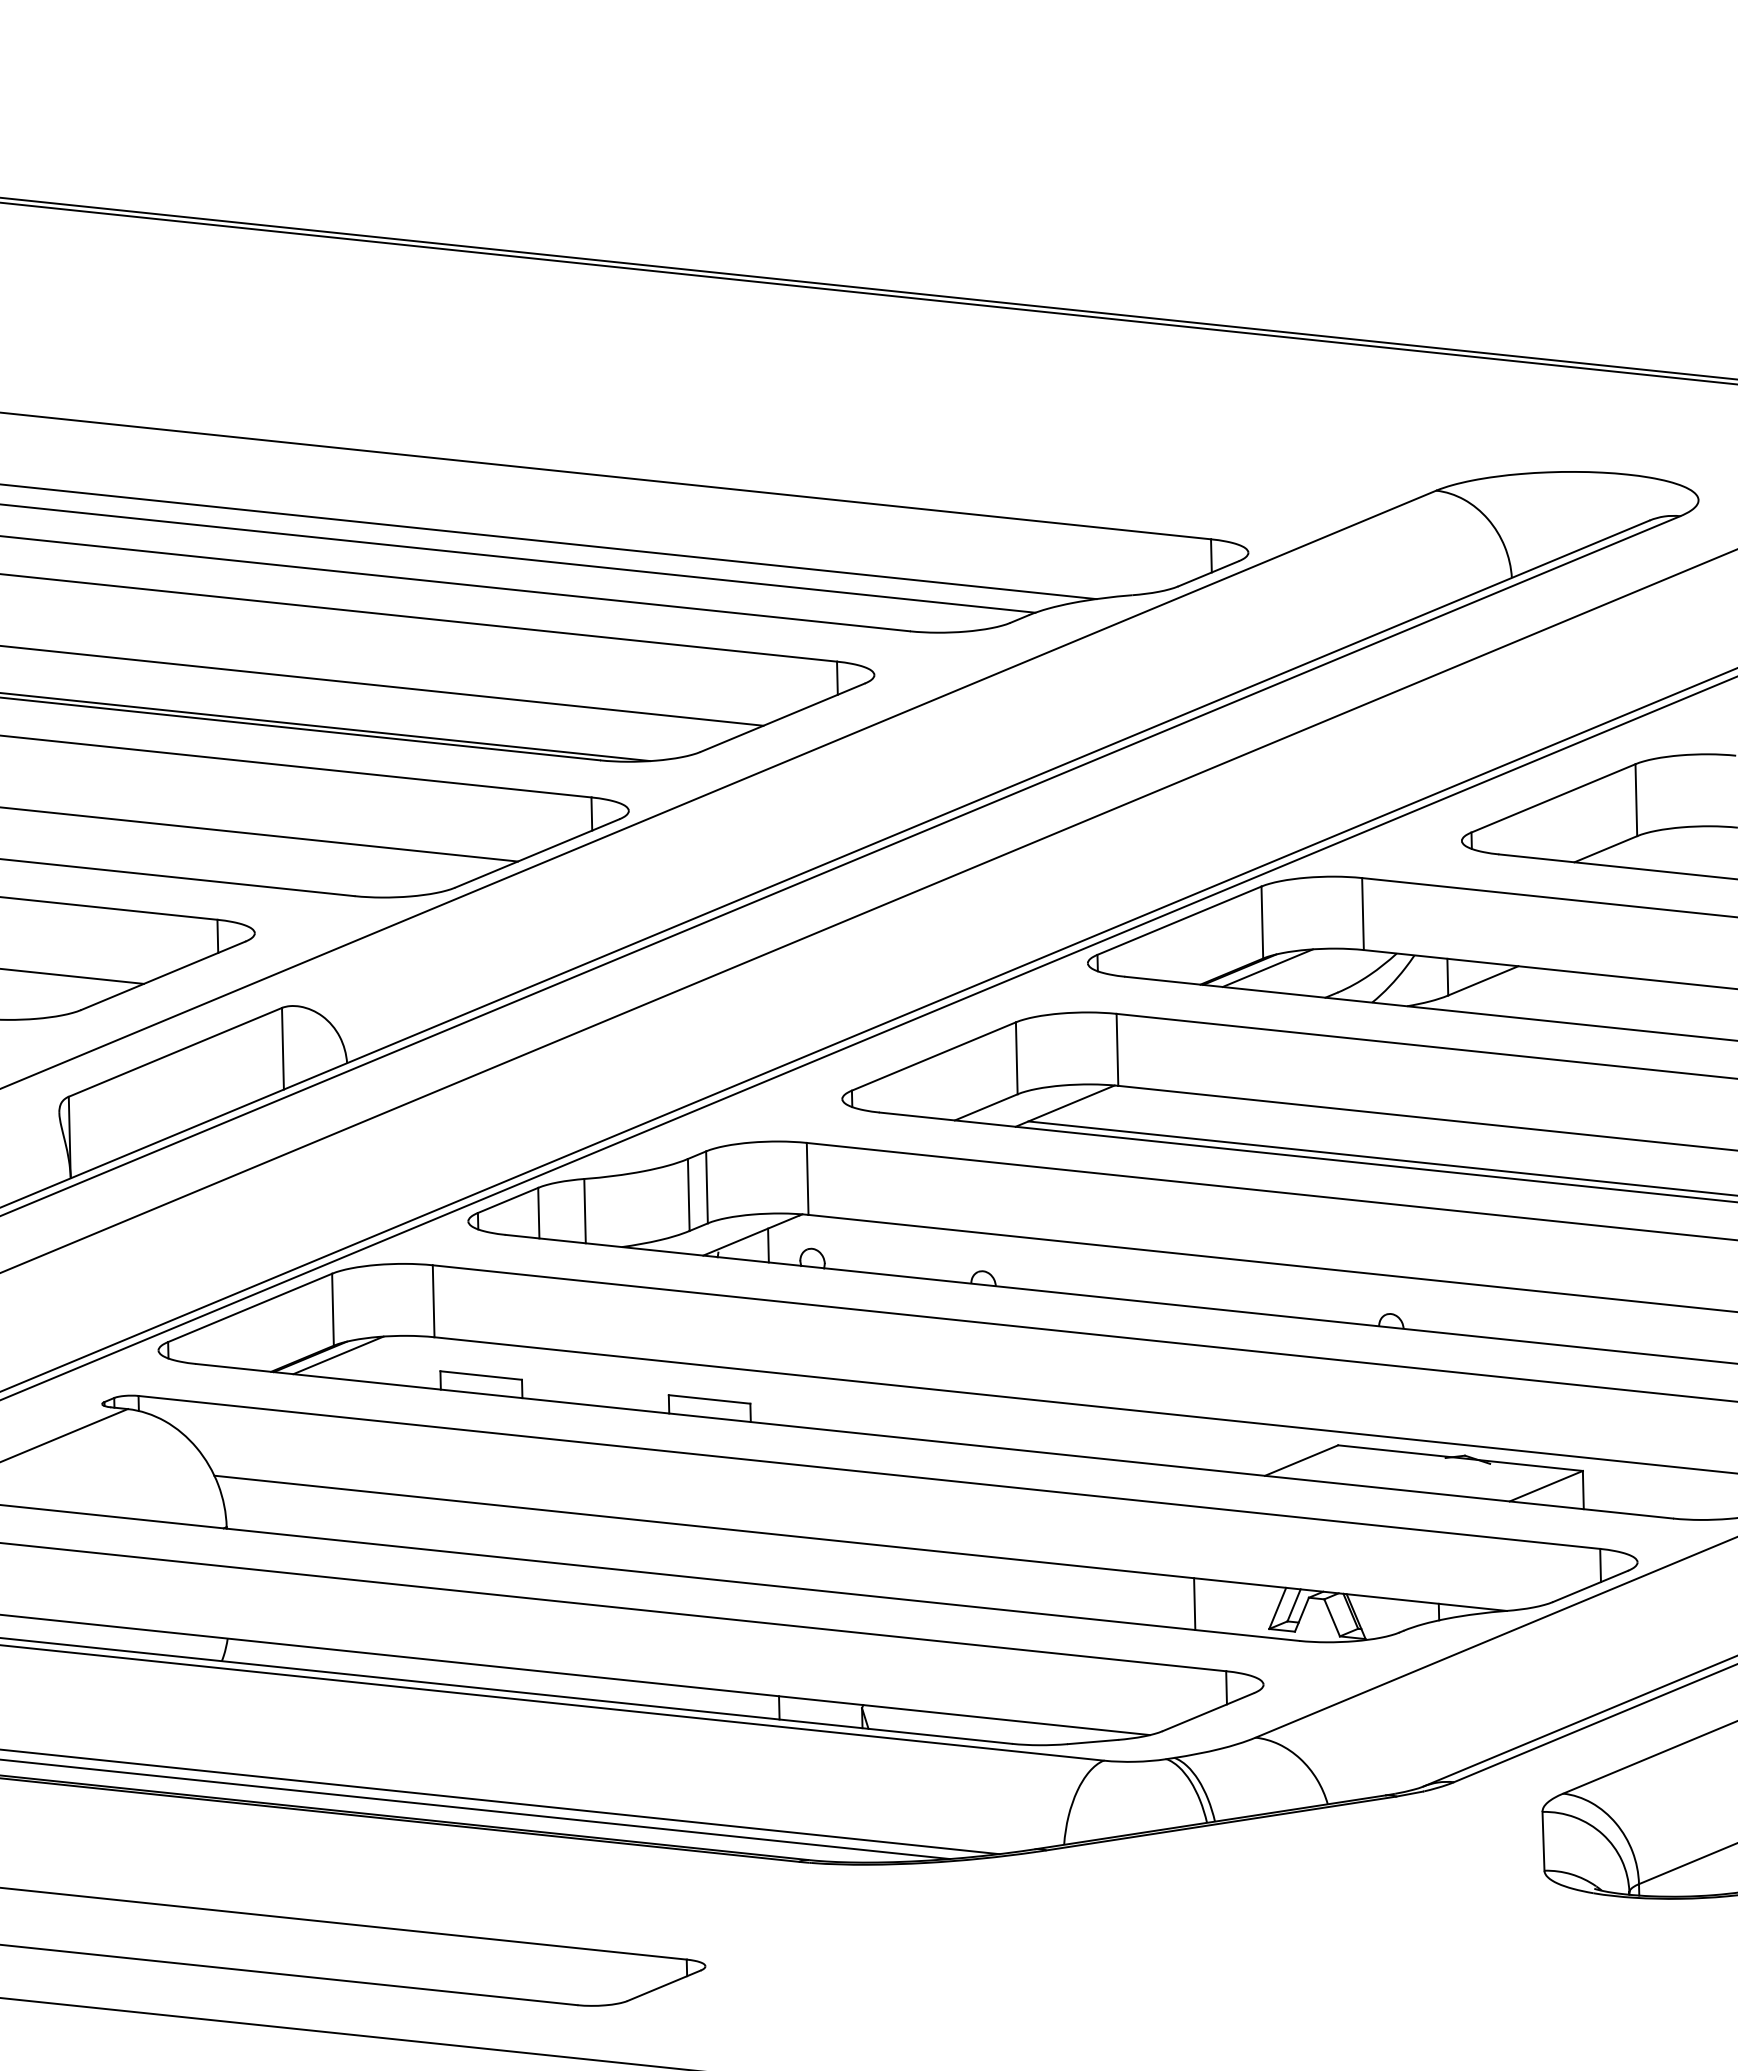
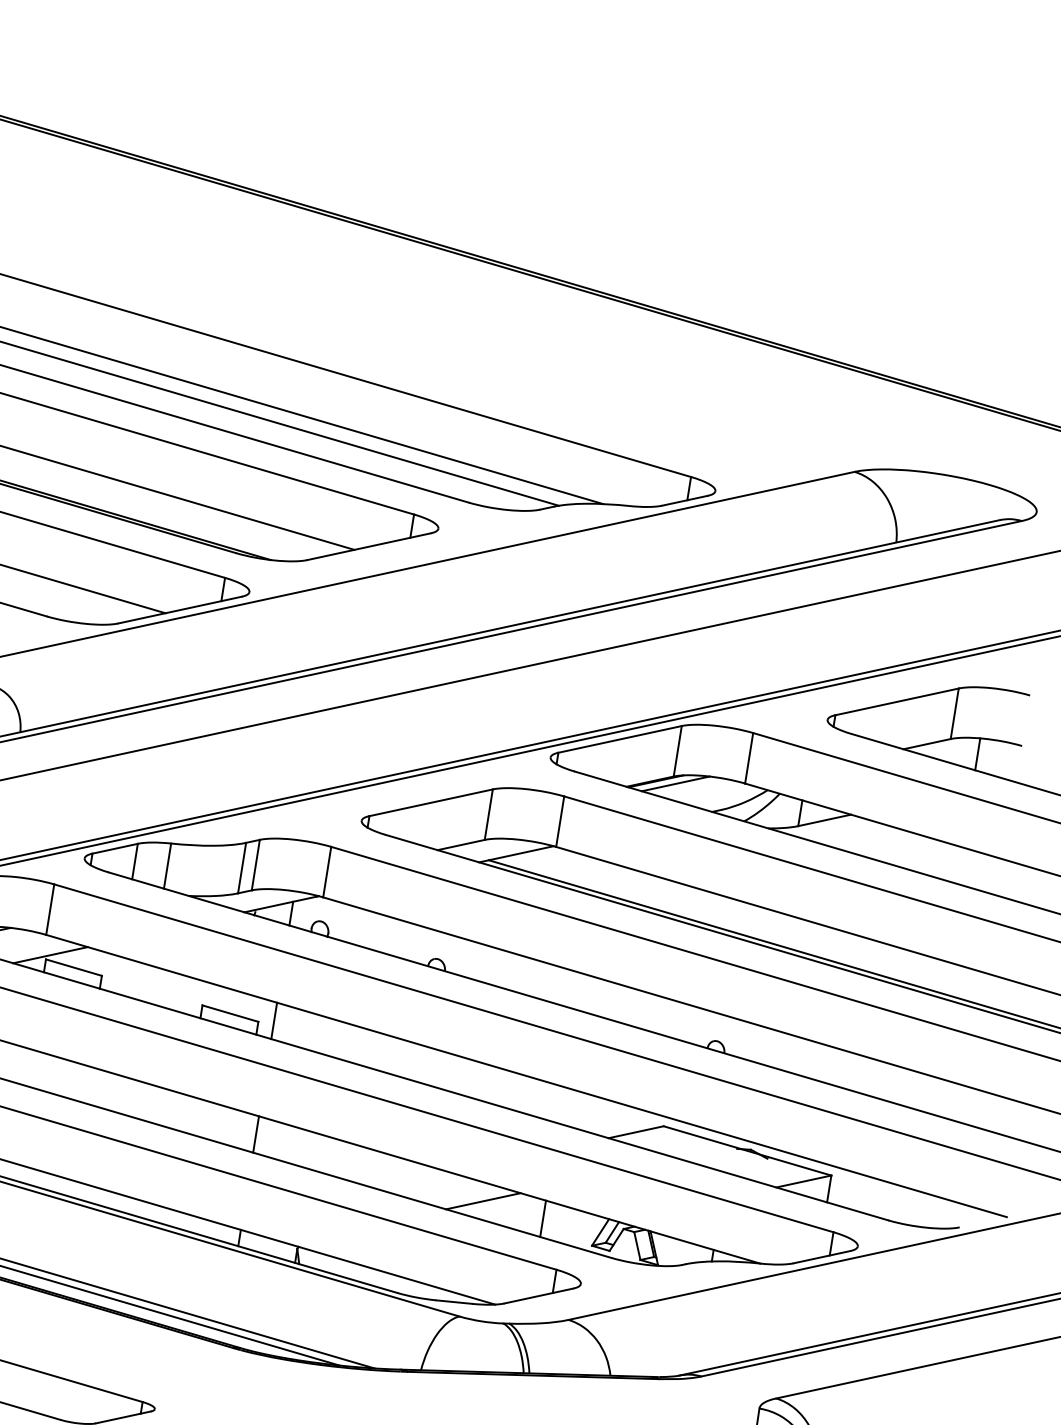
line: (1678, 850) -> (977, 754), added
line: (445, 1363) -> (50, 954), added
line: (771, 1398) -> (273, 1020), added
line: (775, 1560) -> (255, 1134), added
line: (1107, 1594) -> (483, 1200), added

